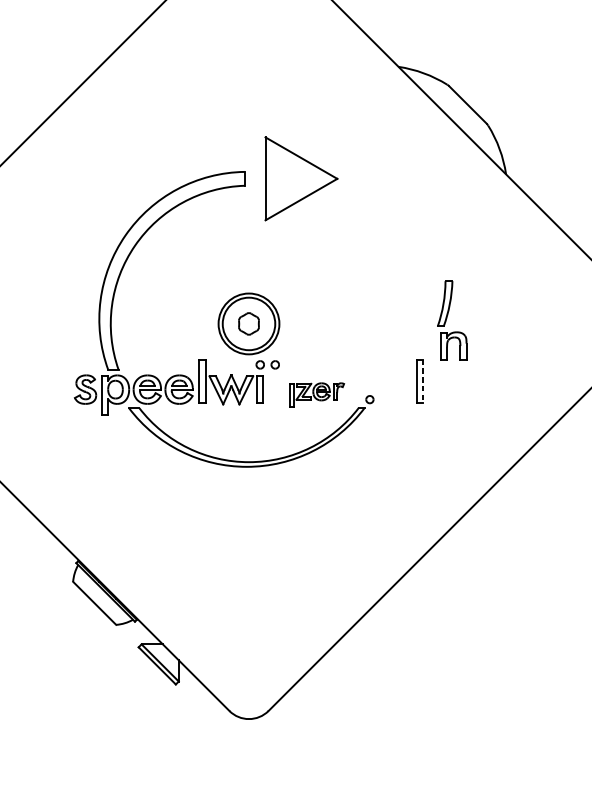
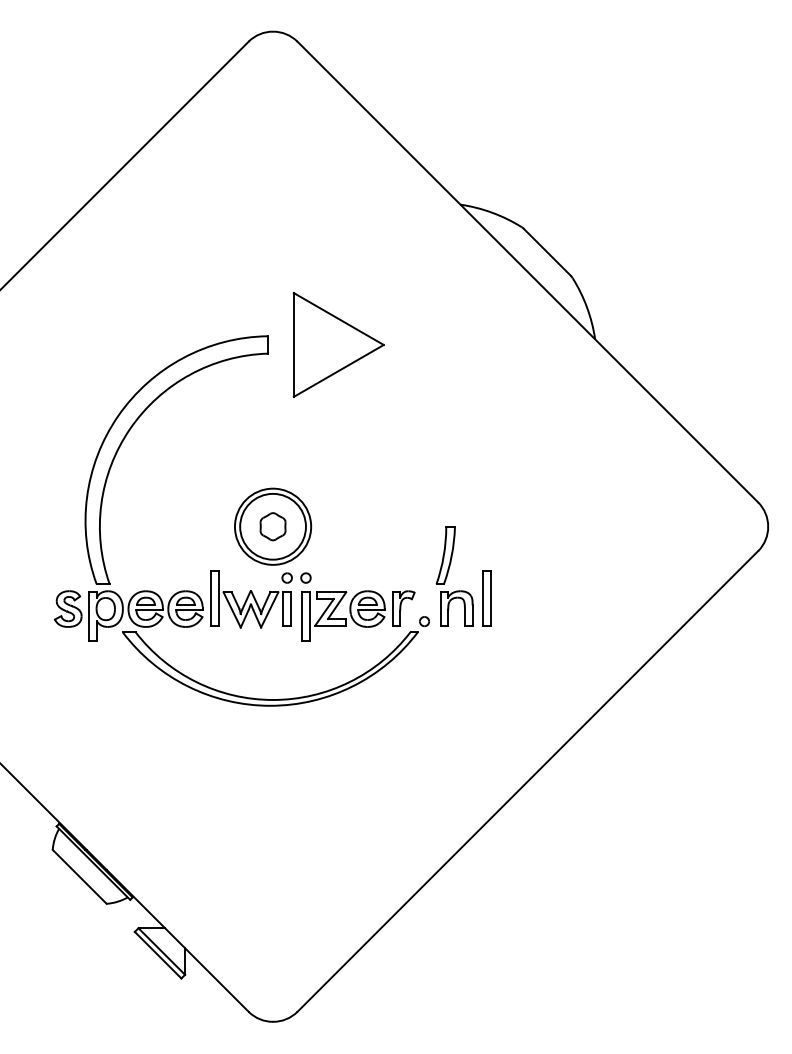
part: (447, 318) -> (448, 574), moved
line: (422, 381) -> (490, 598), dashed -> solid
part: (317, 394) -> (358, 615), size x1.67

